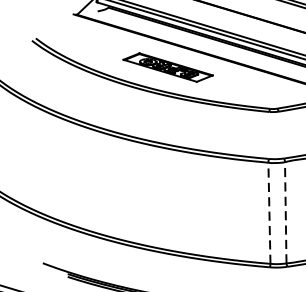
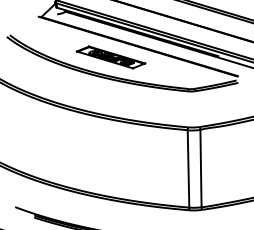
line: (269, 212) -> (188, 168), dashed -> solid
line: (285, 212) -> (200, 168), dashed -> solid

